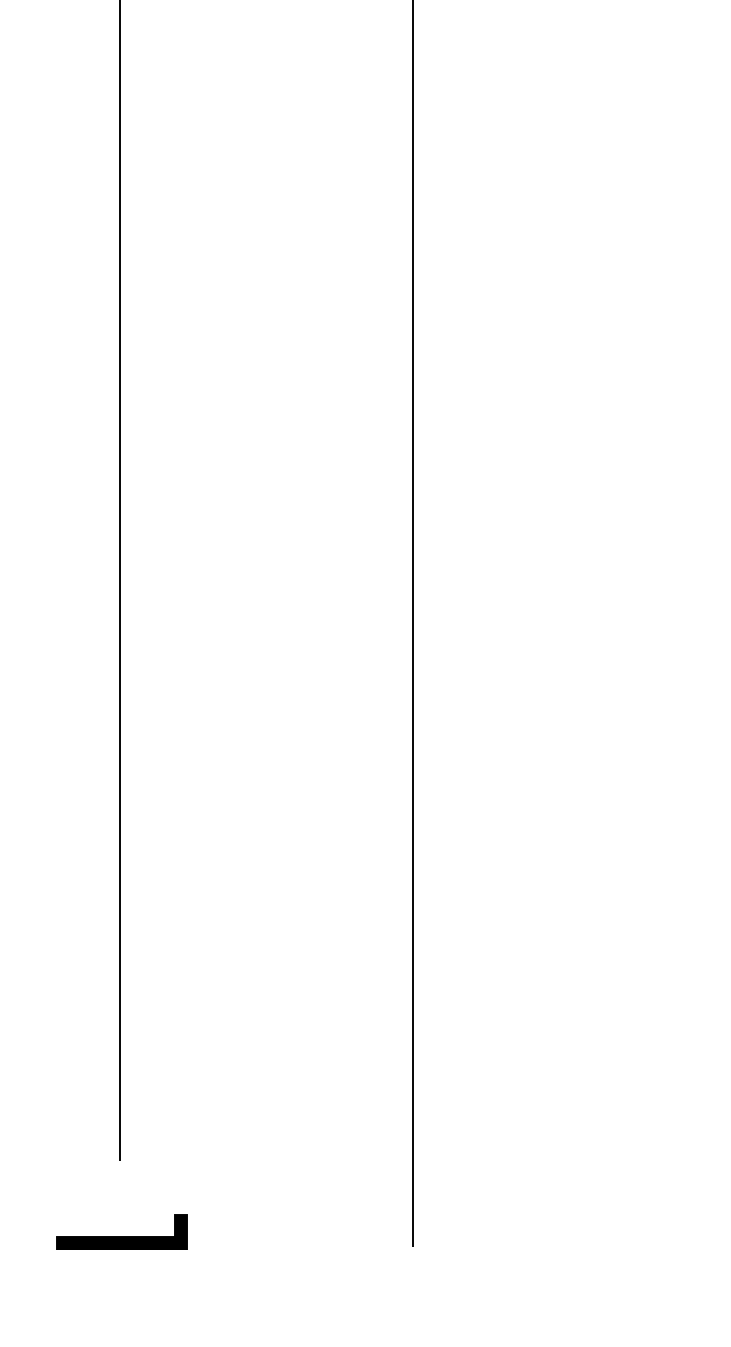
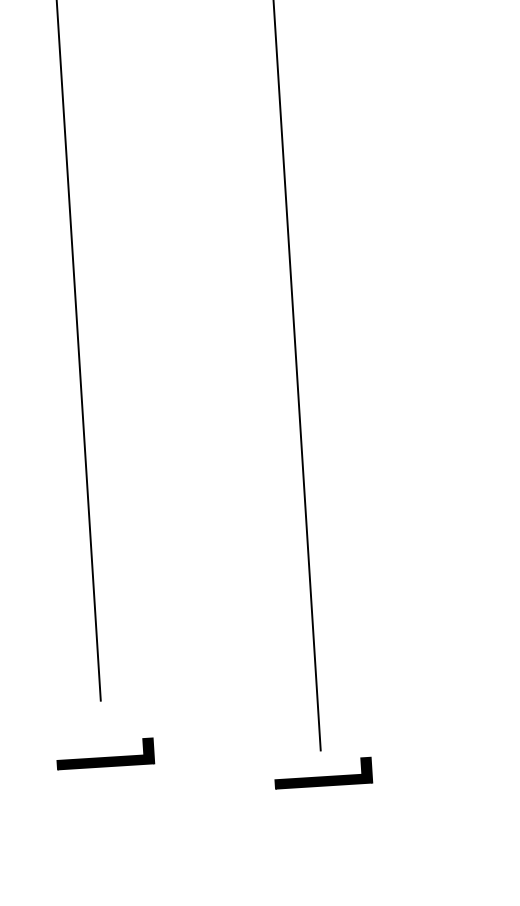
part: (414, 1276) -> (323, 773), added

